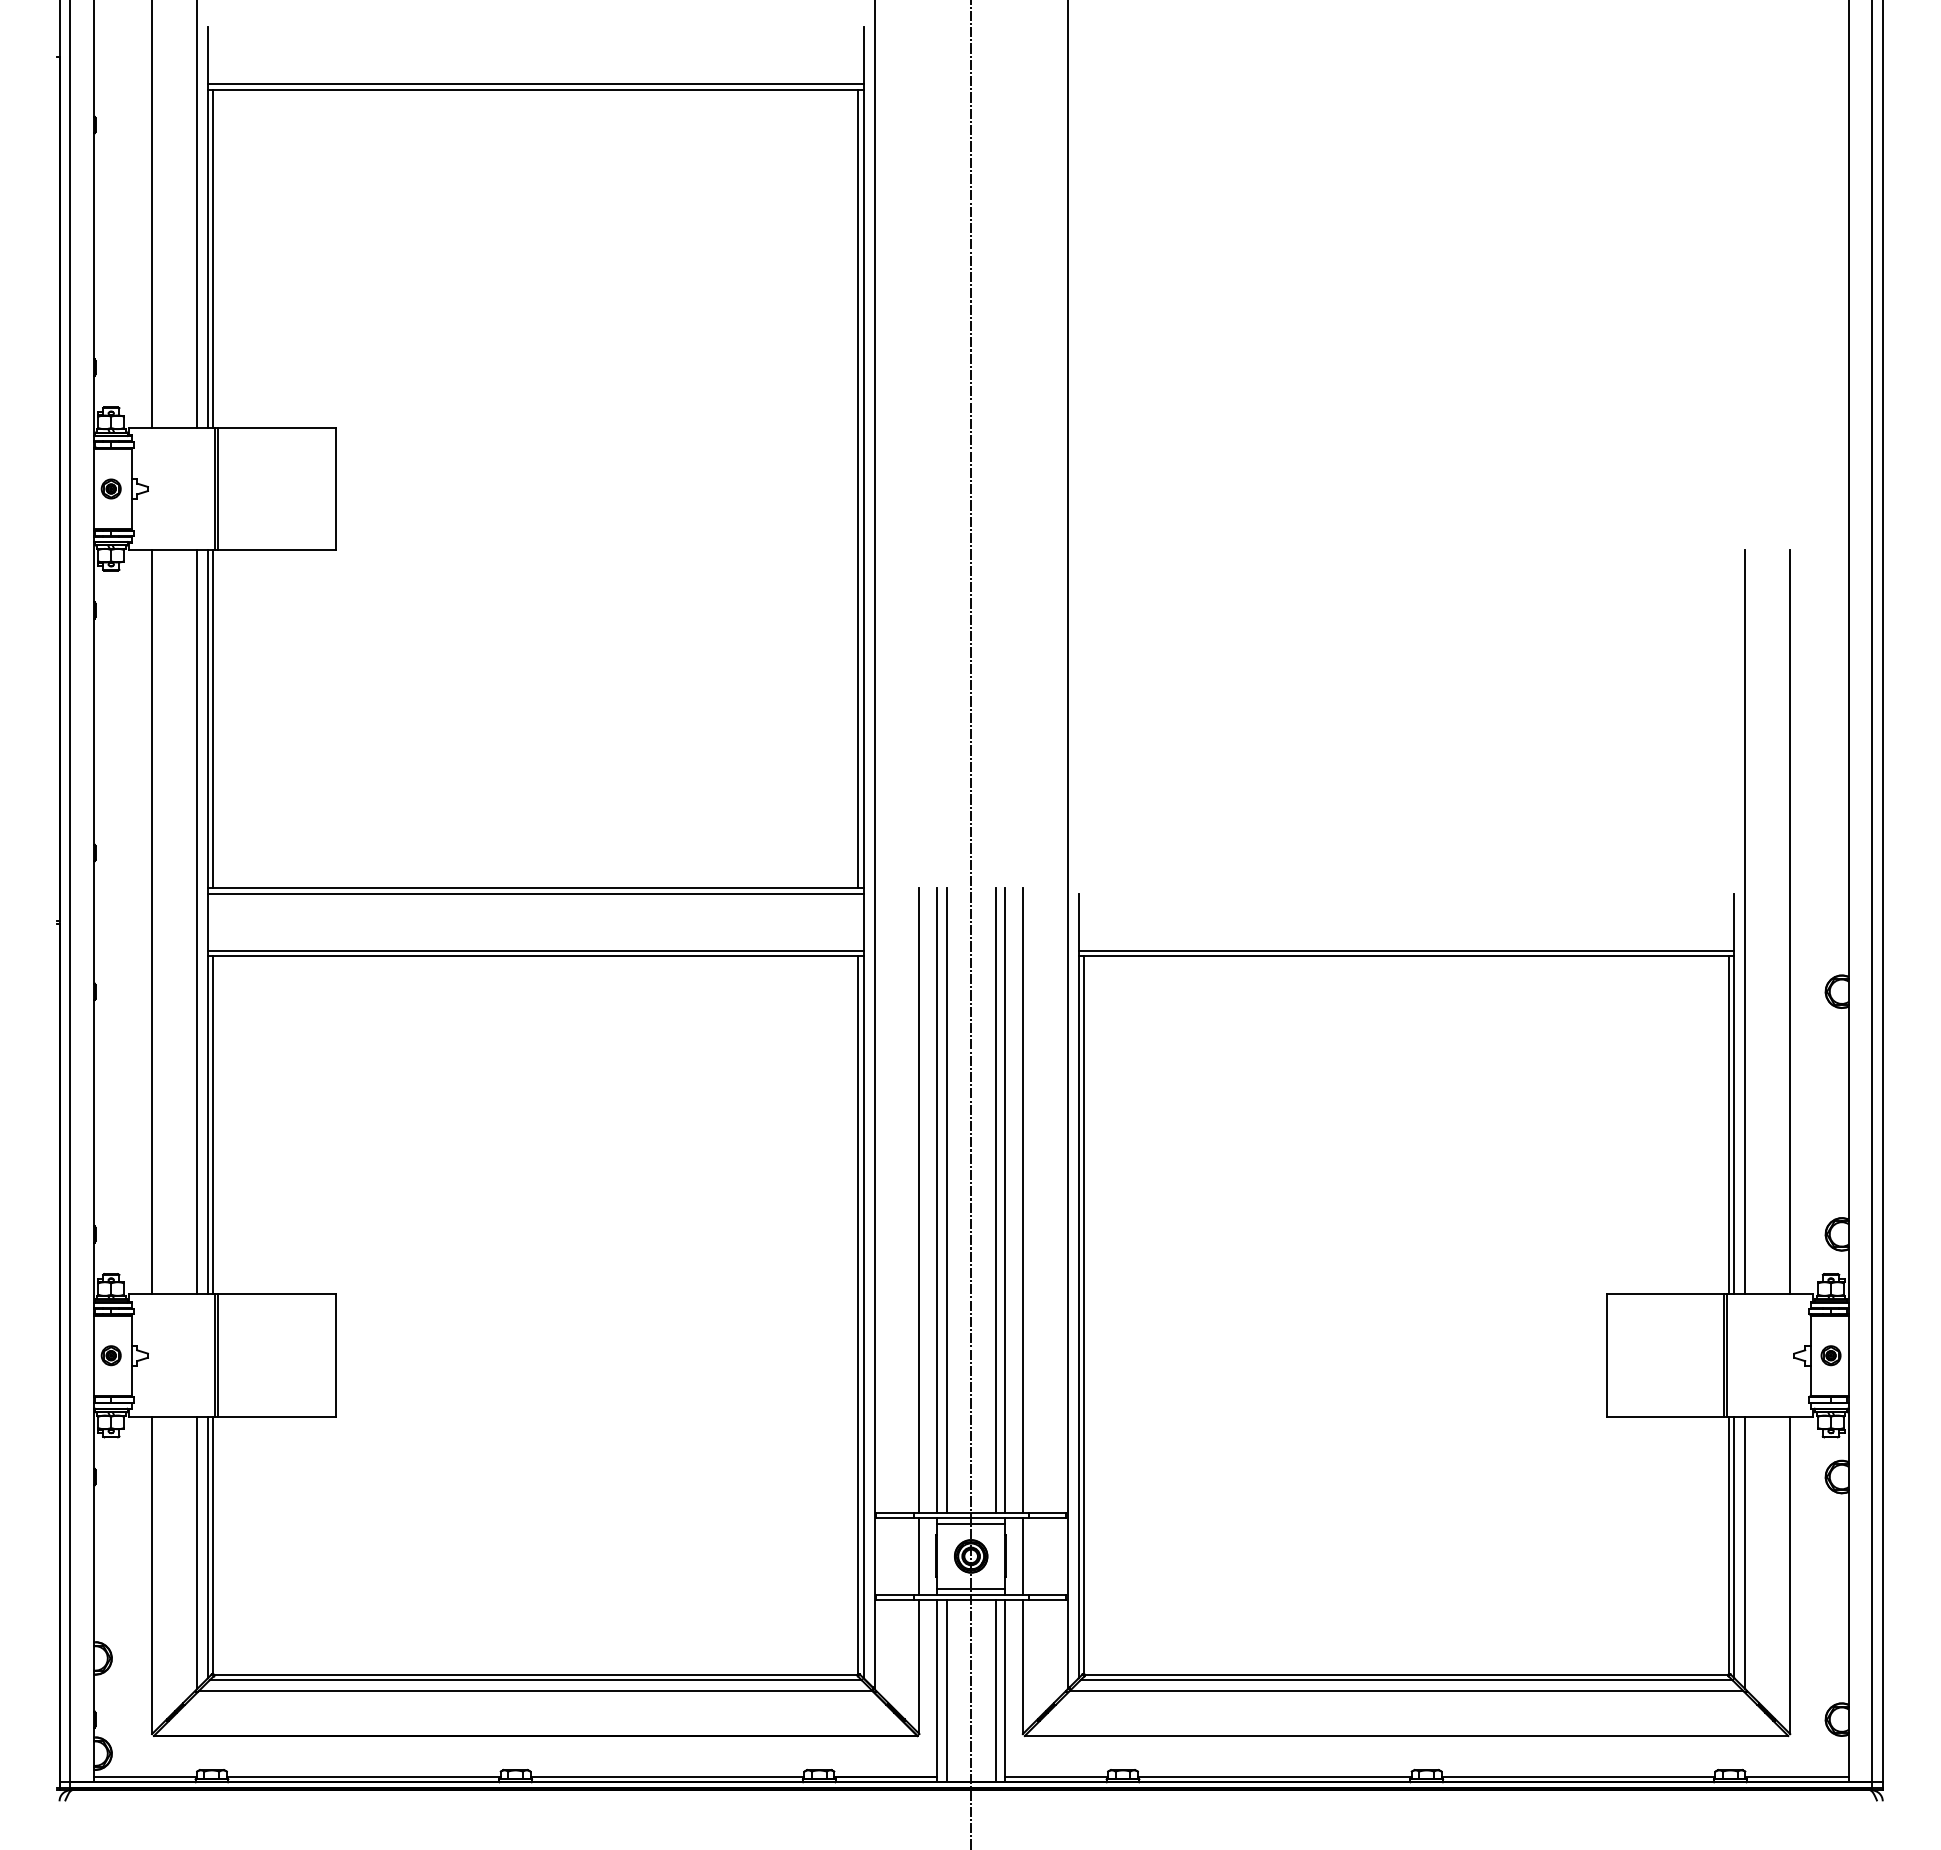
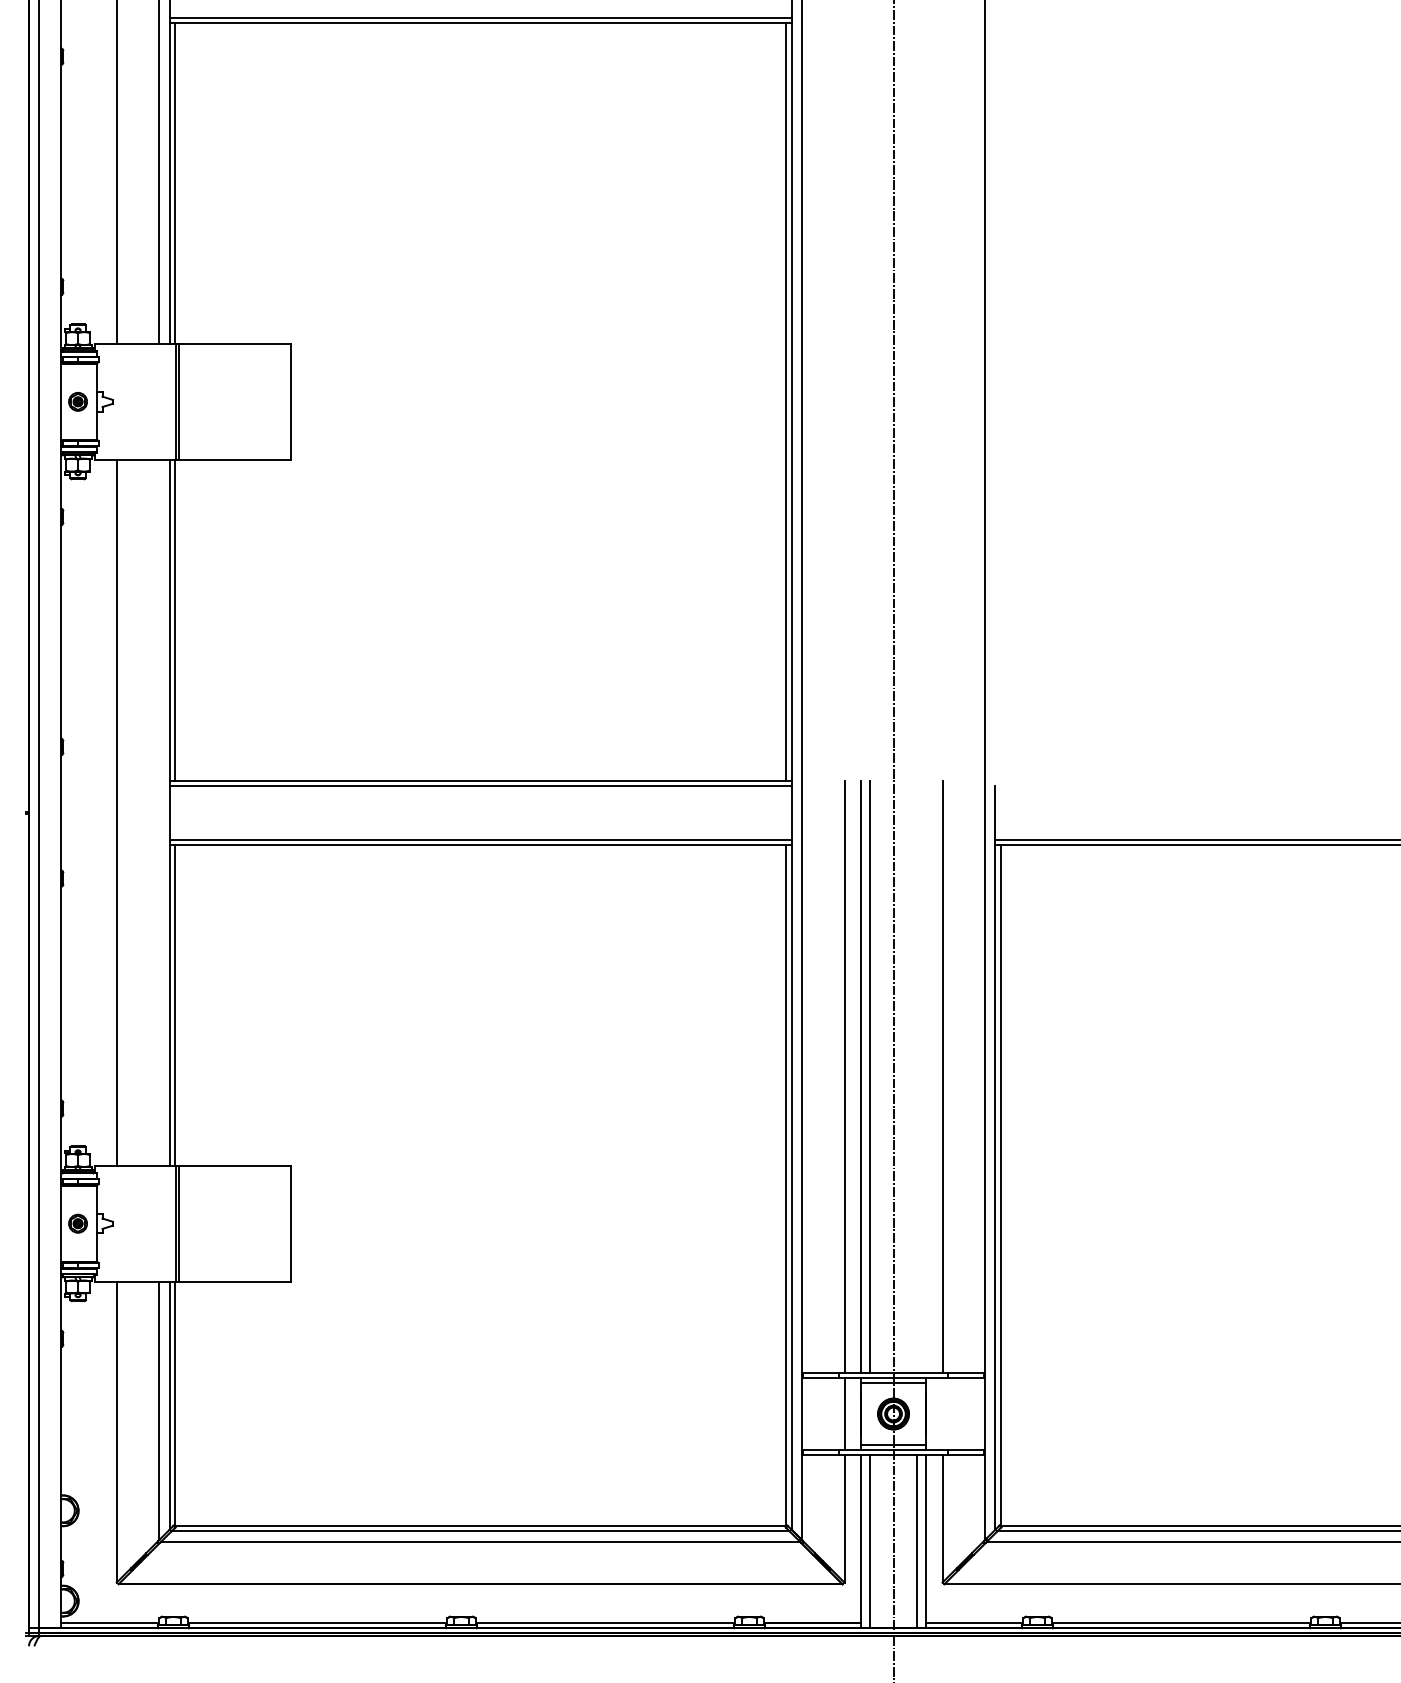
line: (196, 922) -> (158, 812), removed
line: (995, 1200) -> (916, 1076), removed
line: (1005, 1200) -> (926, 1076), removed
line: (1022, 1556) -> (942, 1414), removed

